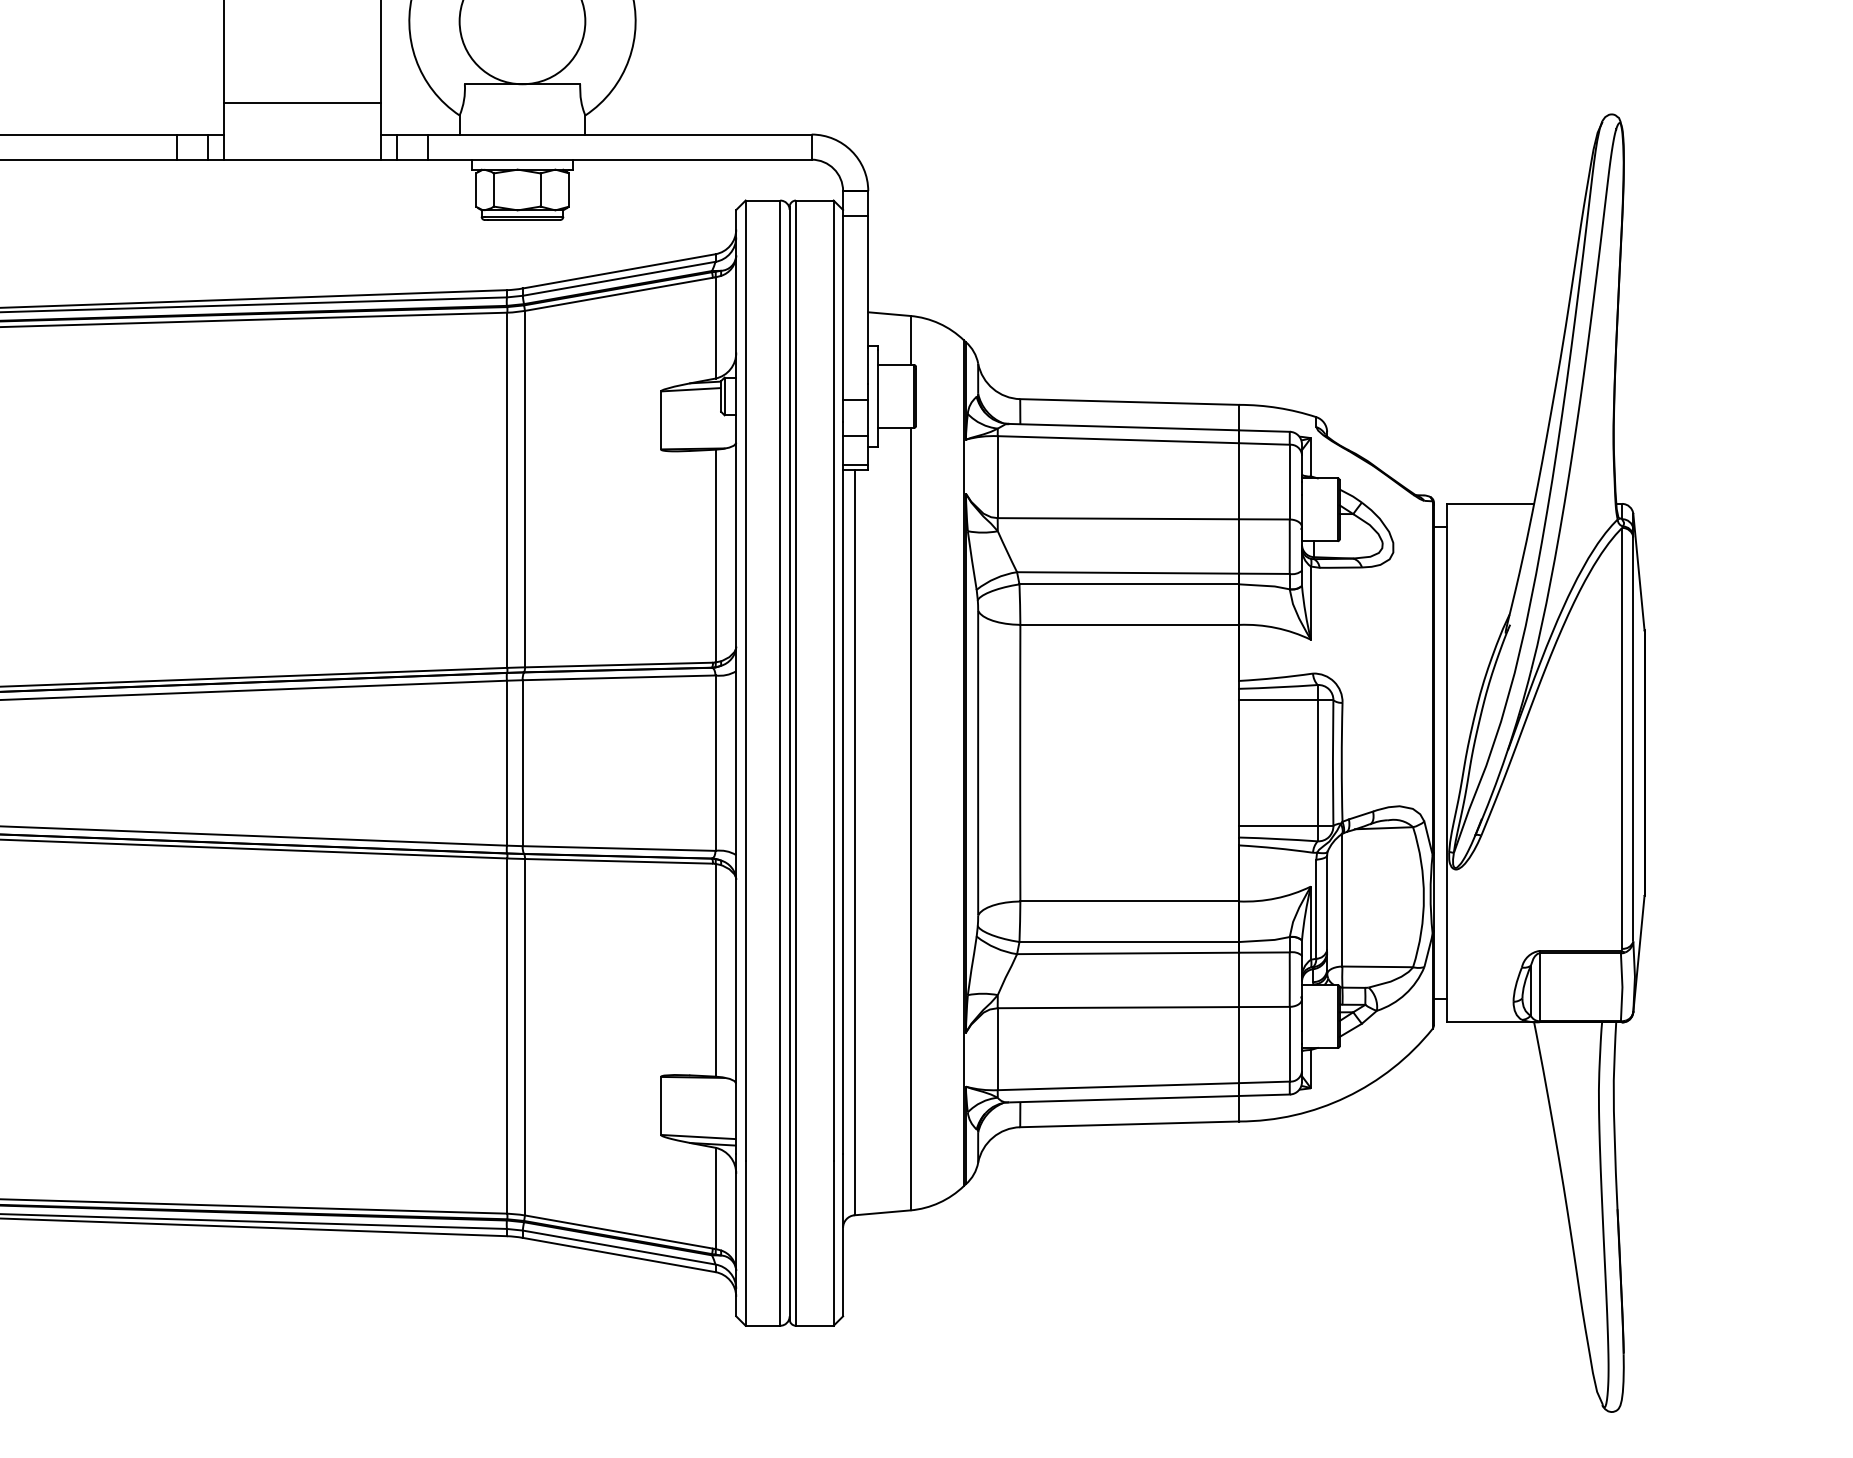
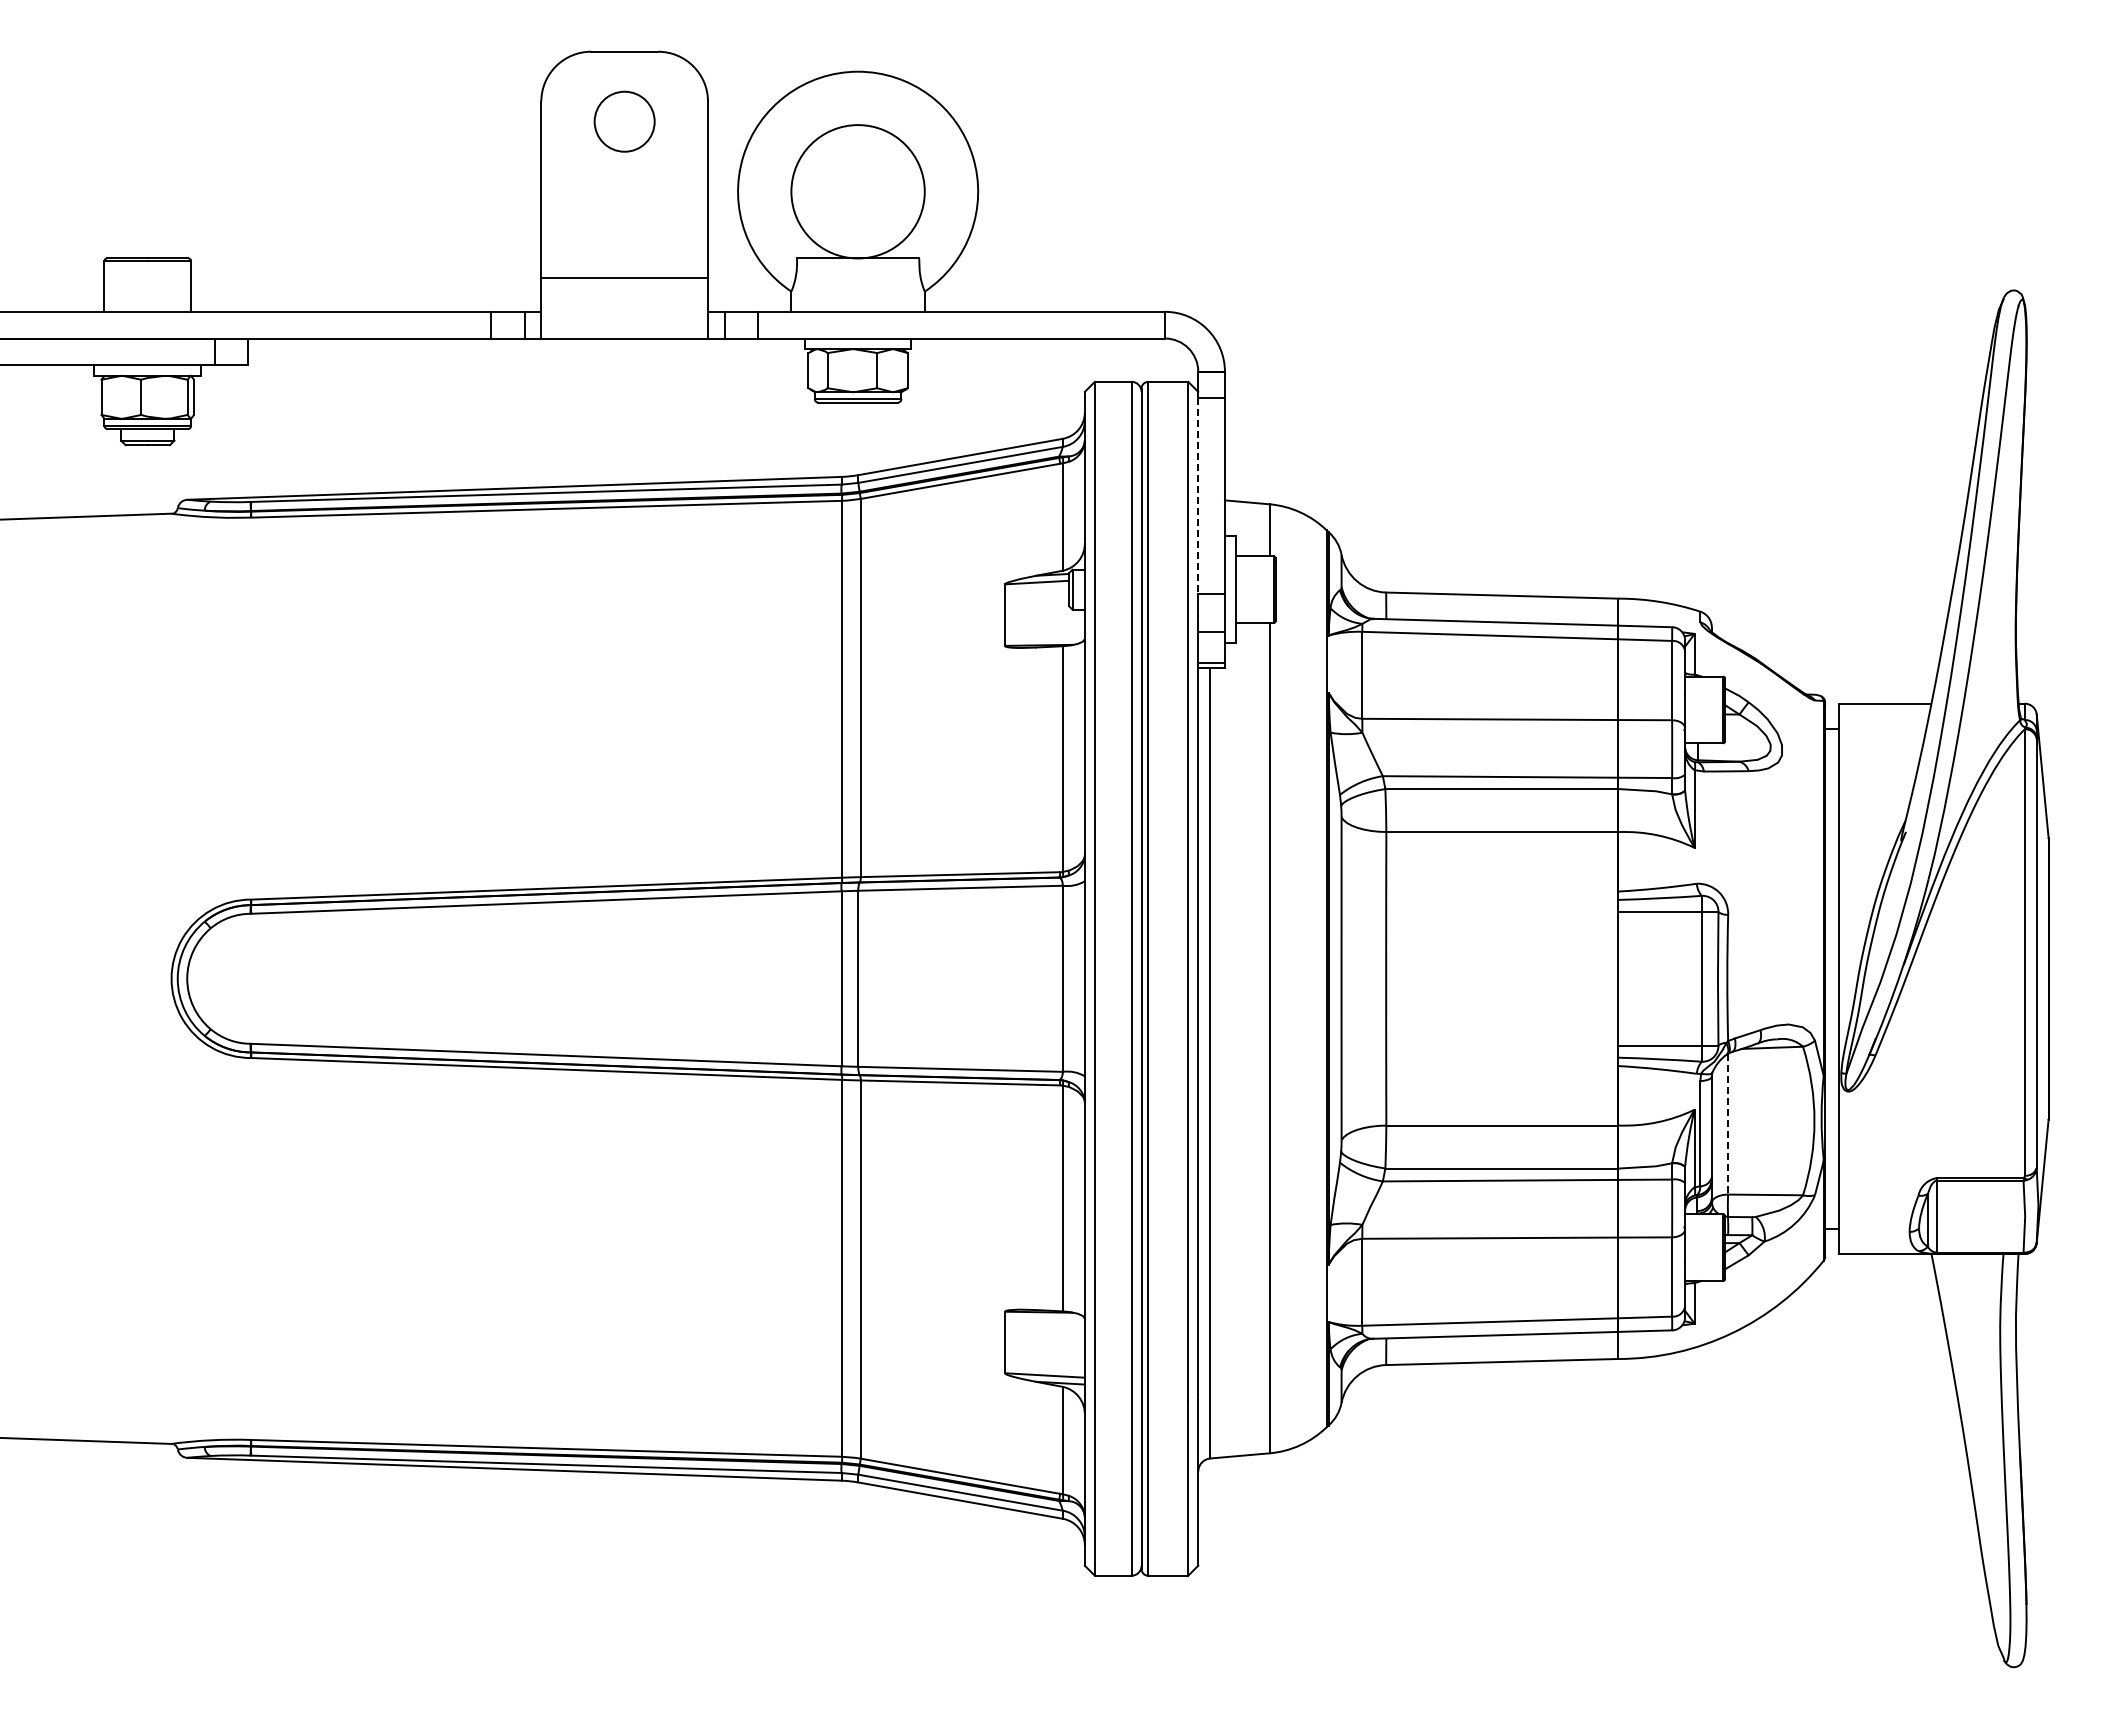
line: (843, 307) -> (1198, 495), solid -> dashed
line: (1342, 900) -> (1728, 1124), solid -> dashed

